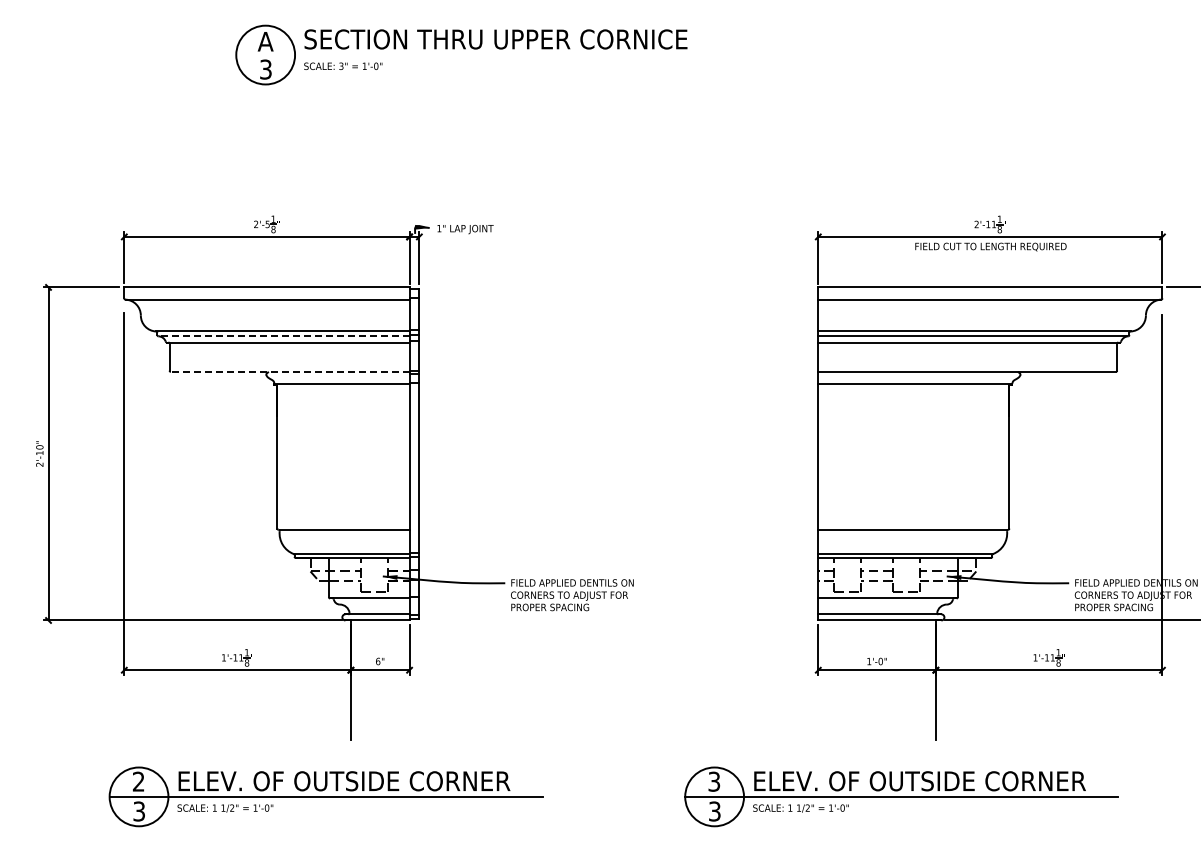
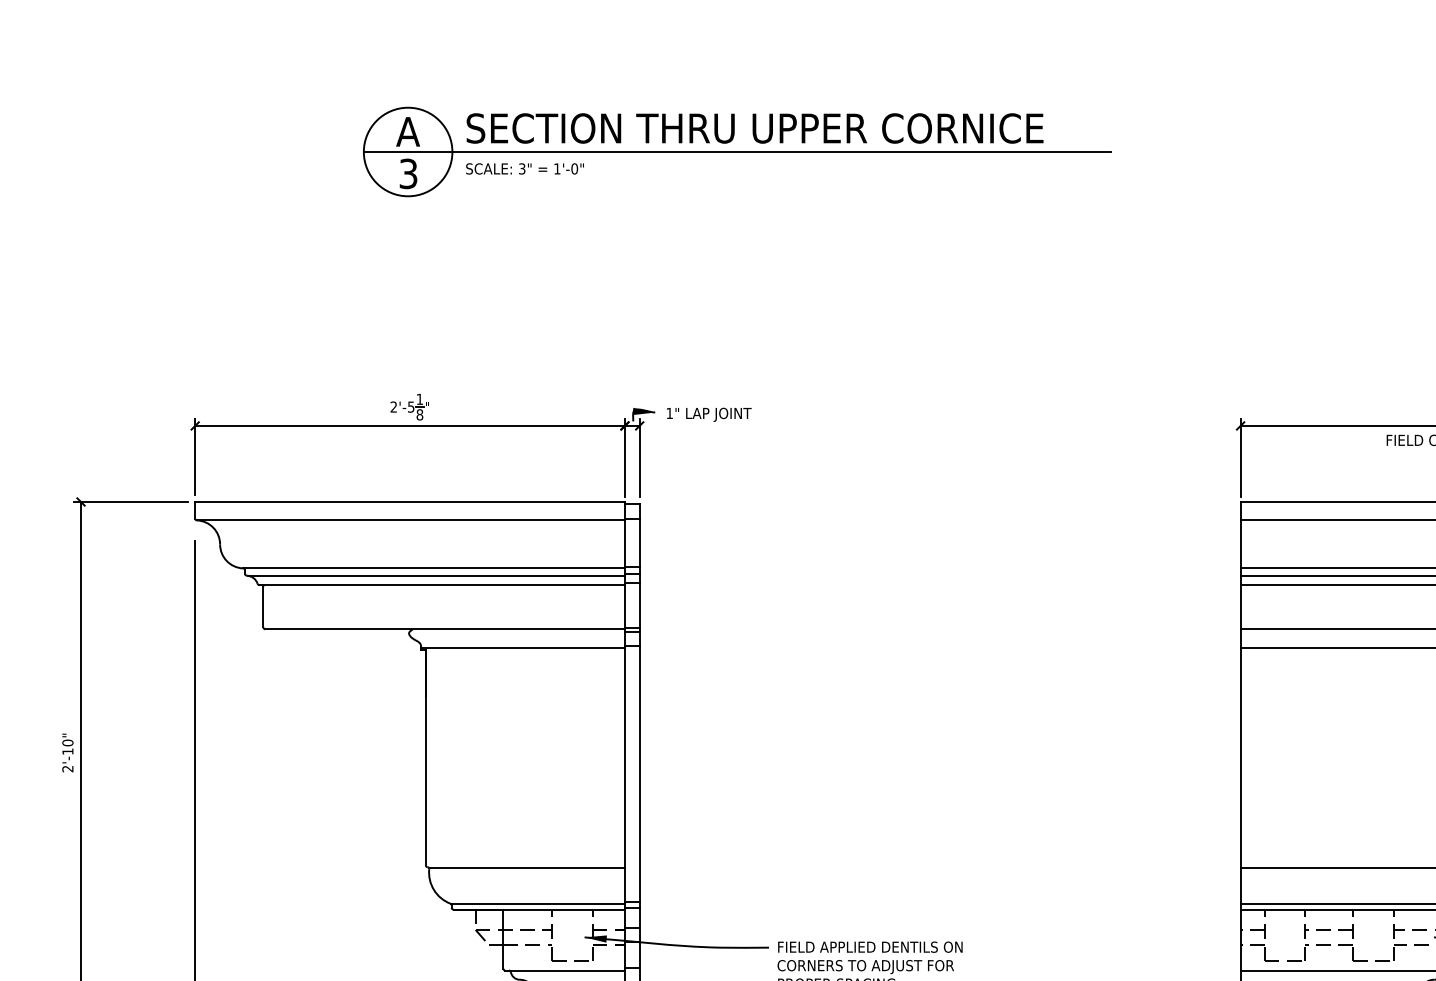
line: (484, 55) -> (737, 152), added
line: (283, 336) -> (434, 575), dashed -> solid
line: (289, 371) -> (444, 628), dashed -> solid

